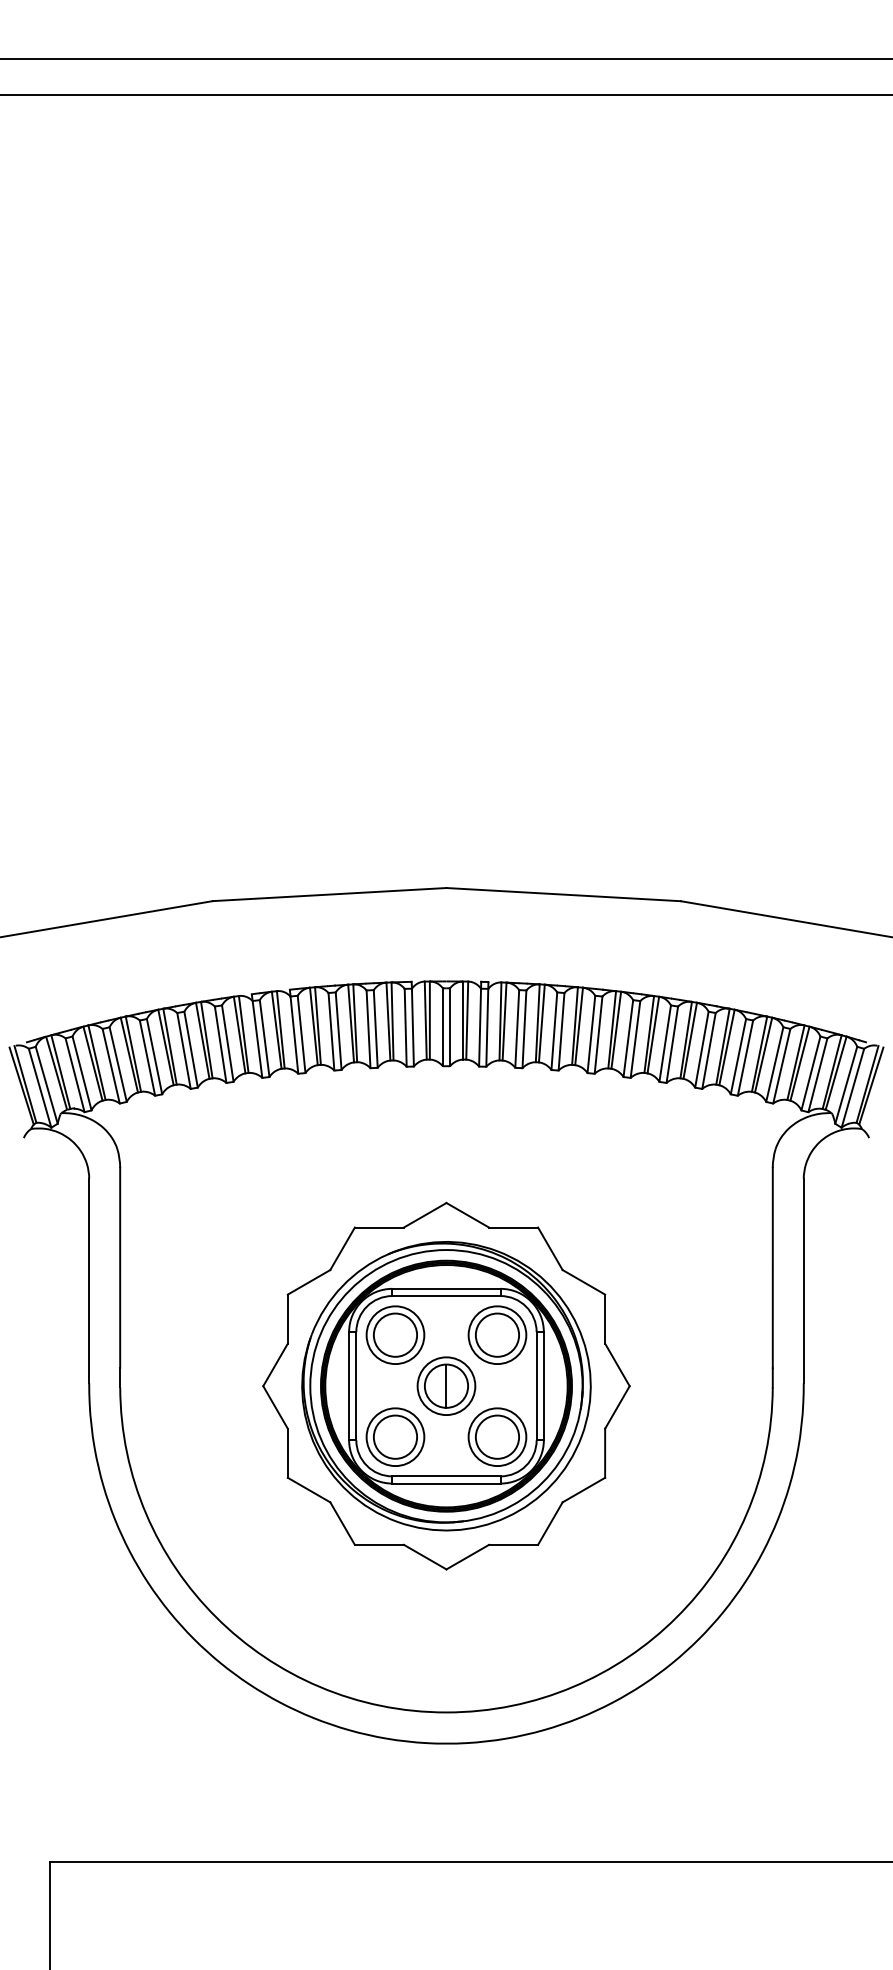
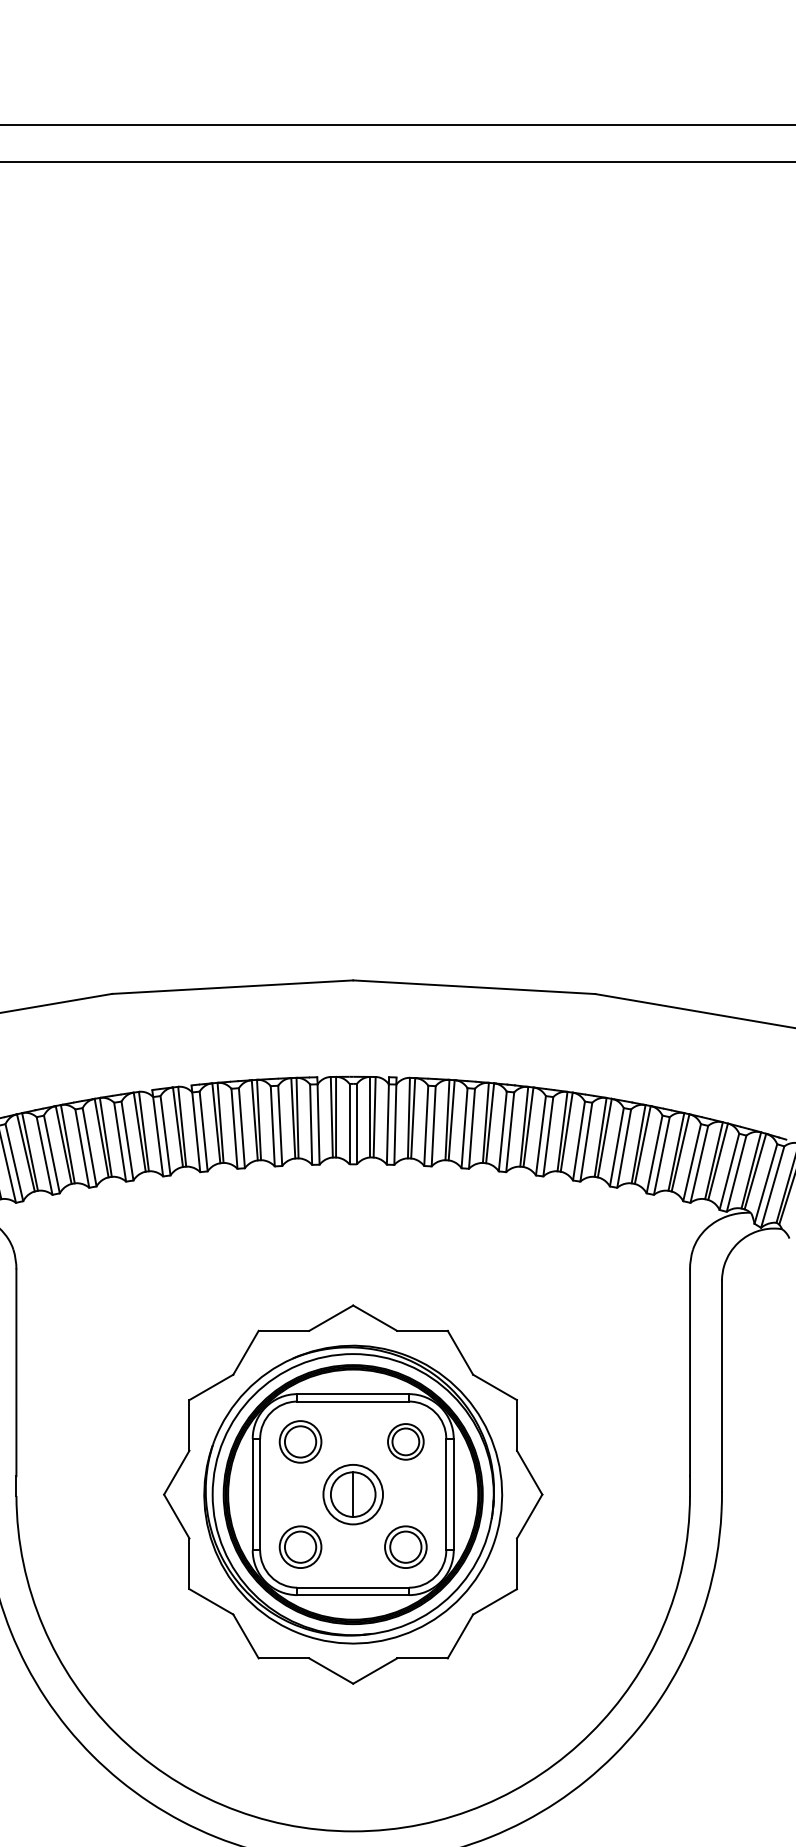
part: (395, 1334) -> (300, 1441), size x0.7
part: (497, 1334) -> (405, 1441), size x0.6
part: (395, 1436) -> (300, 1546), size x0.7
part: (497, 1436) -> (405, 1546), size x0.7

